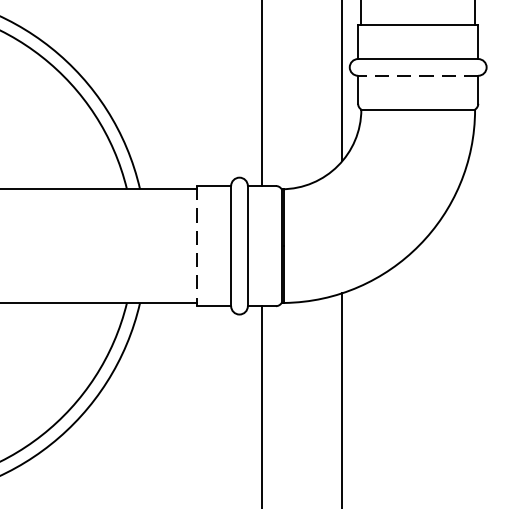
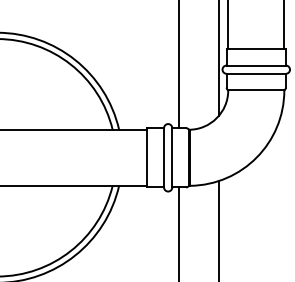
line: (418, 75) -> (256, 73), dashed -> solid
line: (197, 245) -> (147, 157), dashed -> solid

